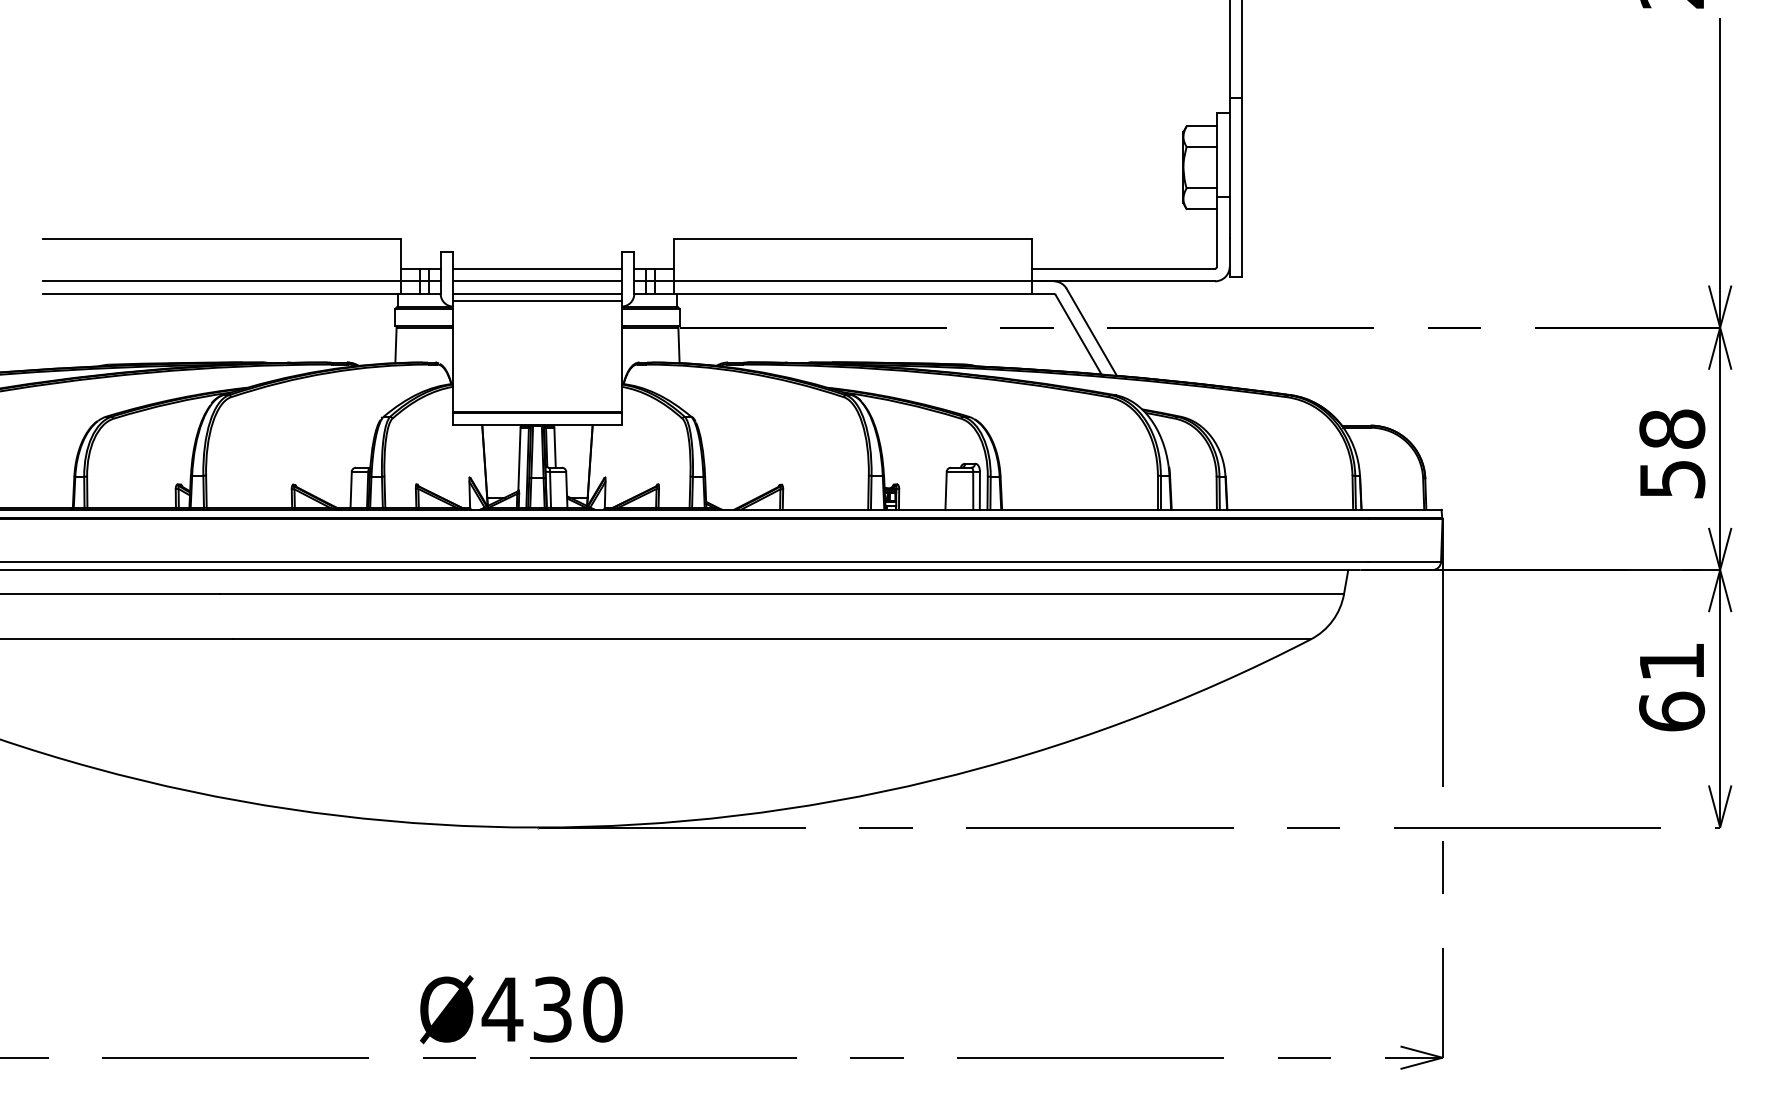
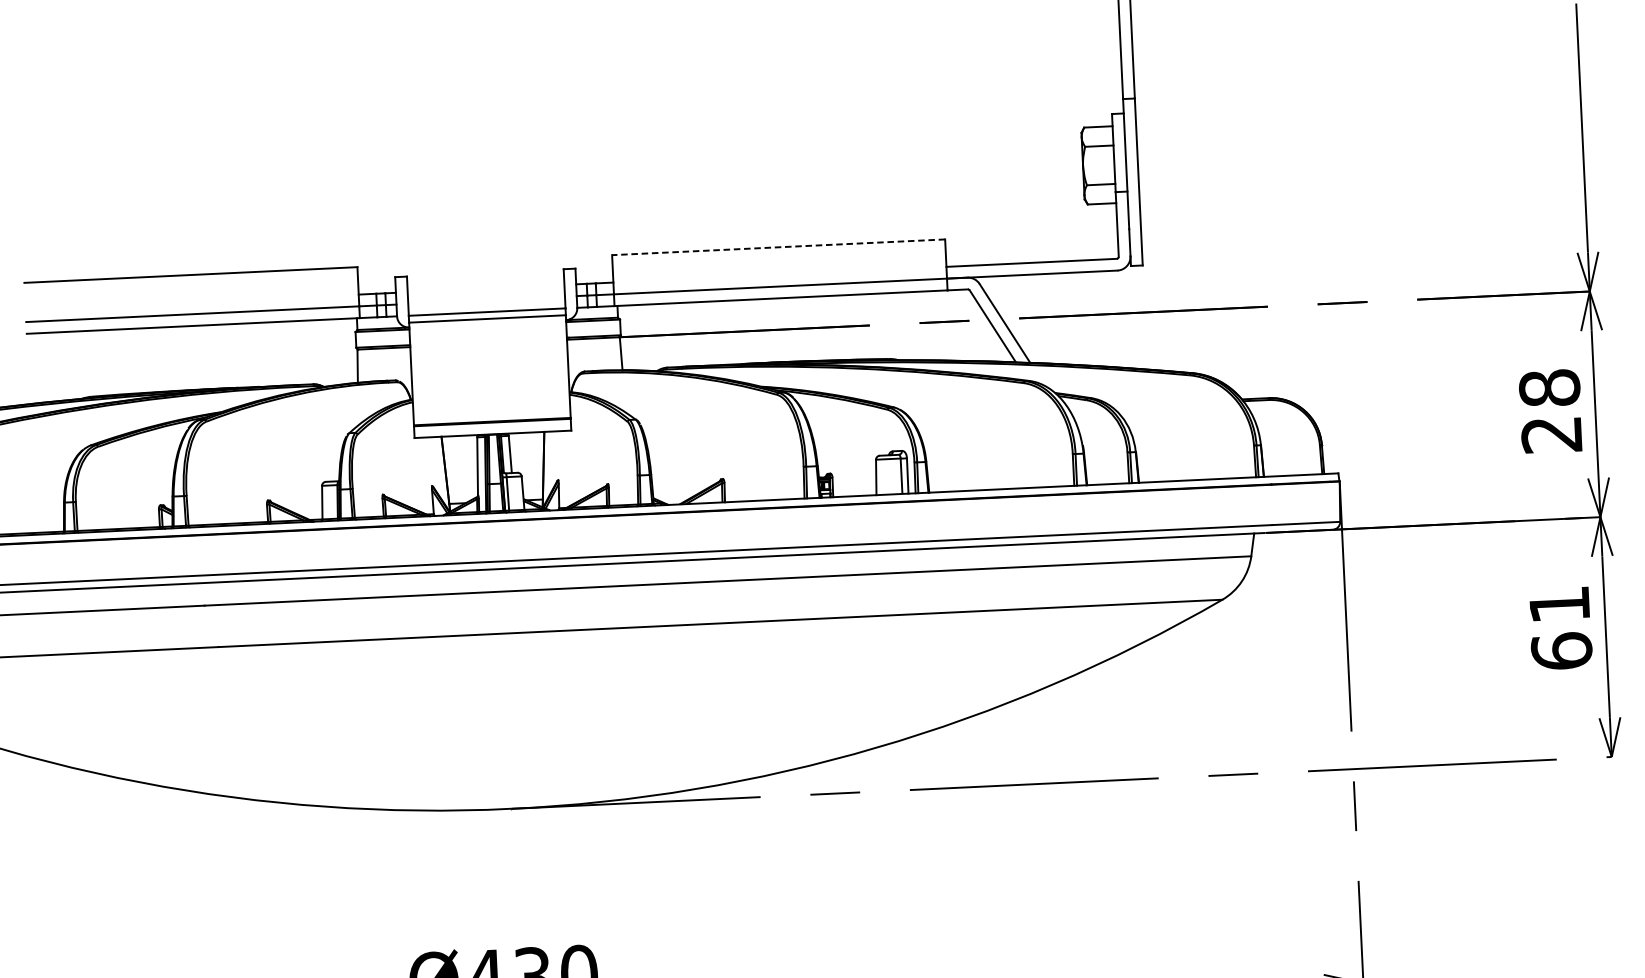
line: (853, 239) -> (779, 247), solid -> dashed
line: (537, 268) -> (486, 288), removed
line: (537, 281) -> (486, 300), removed
text: (1672, 479) -> (1552, 435), 58 -> 28

